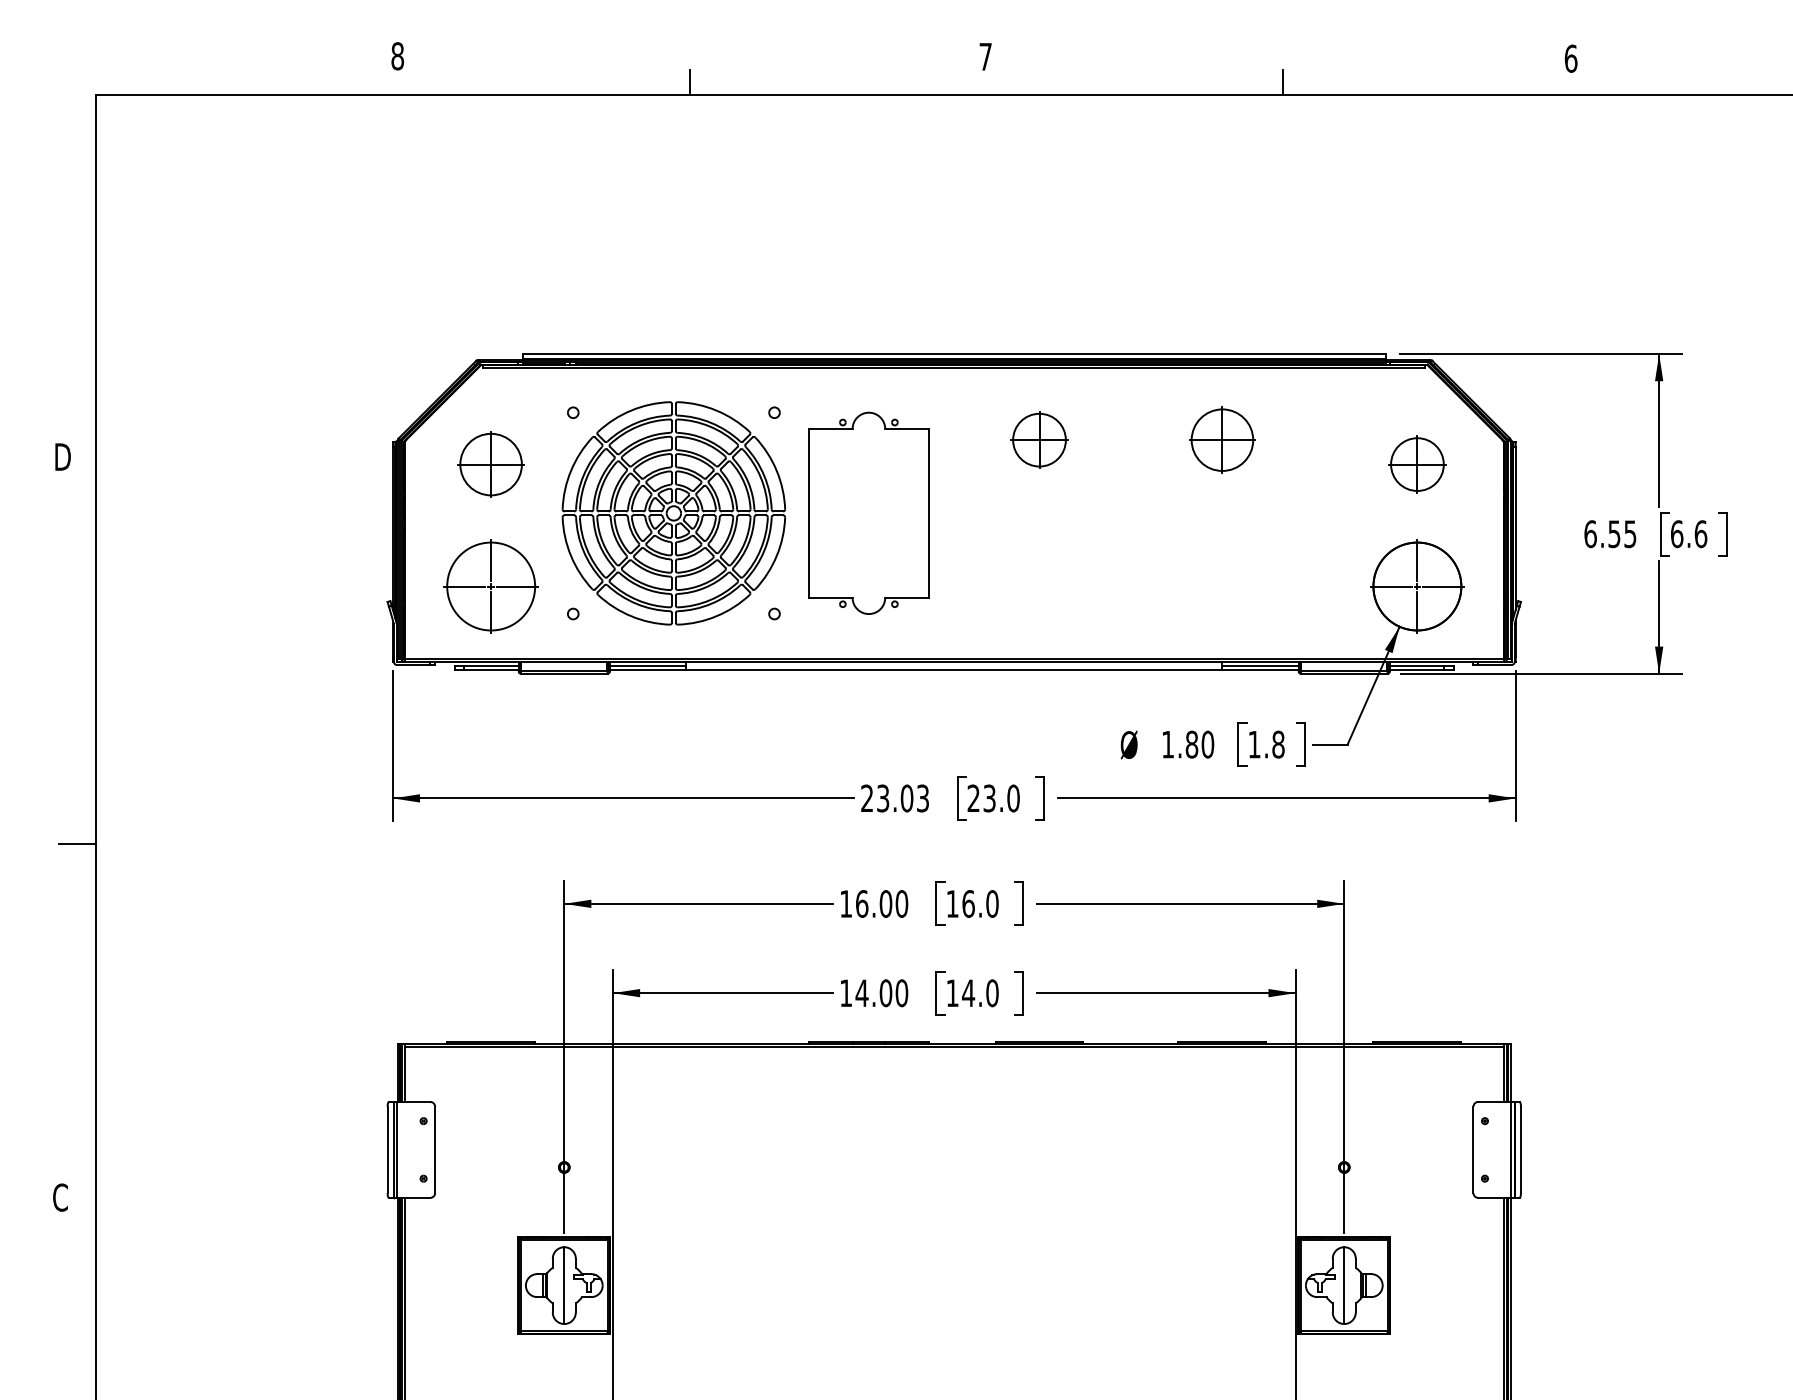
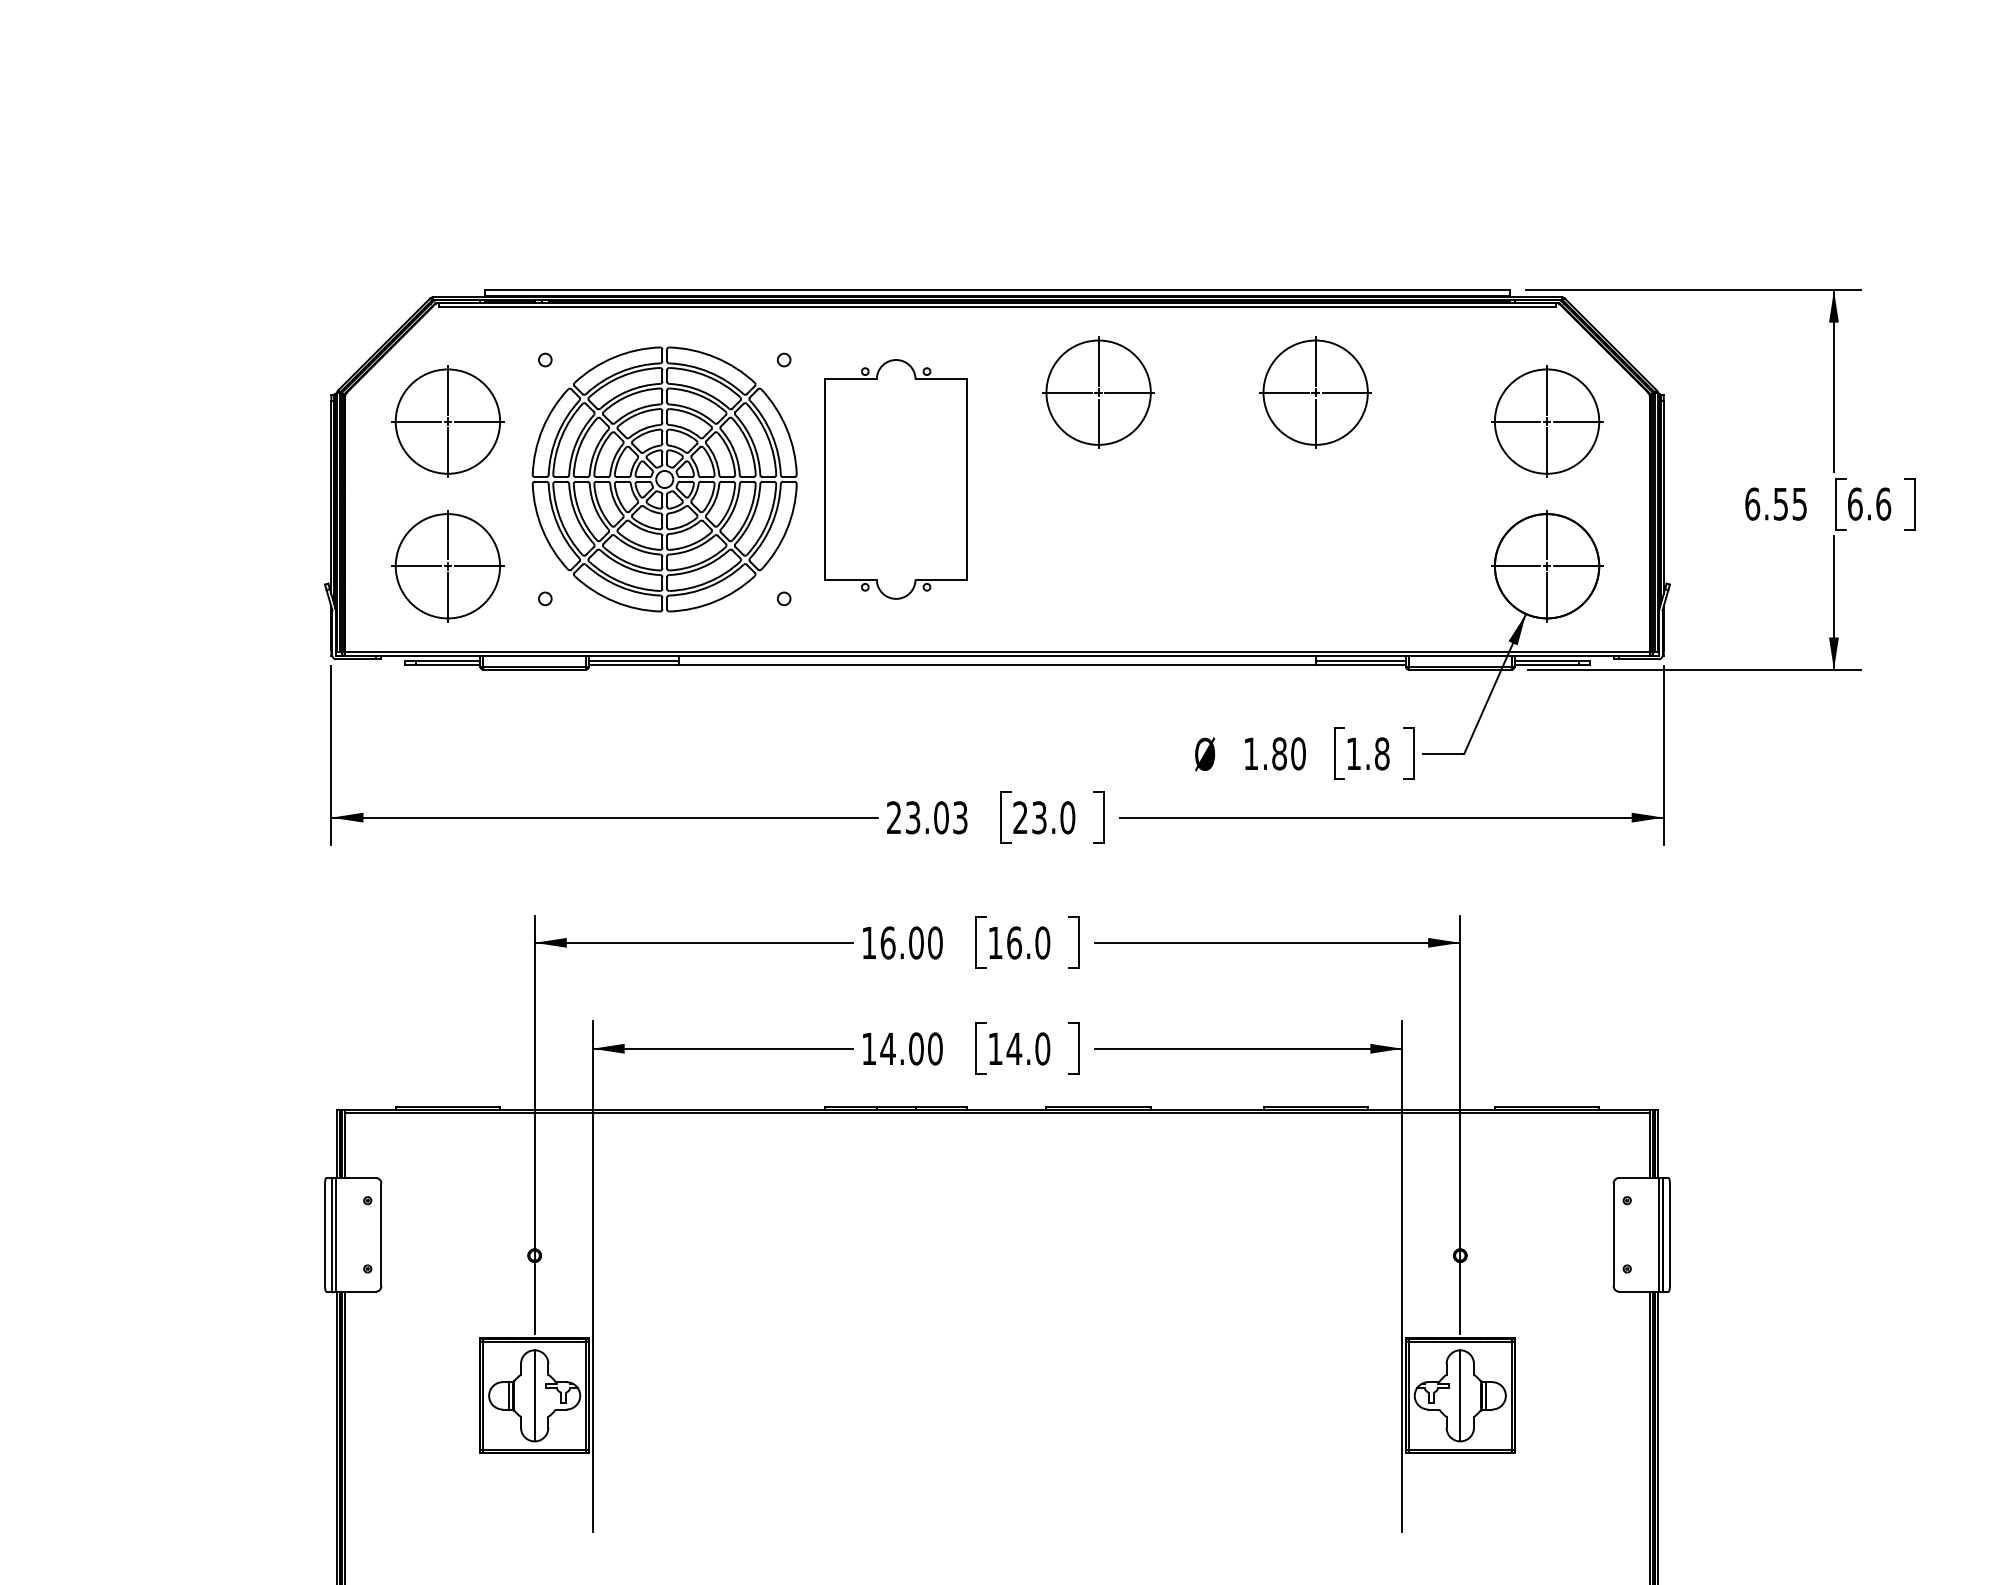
part: (1039, 439) -> (1098, 391), size x1.67
part: (1222, 439) -> (1315, 391), size x1.43
part: (490, 464) -> (447, 421), size x1.43
part: (1417, 464) -> (1547, 421), size x1.67

